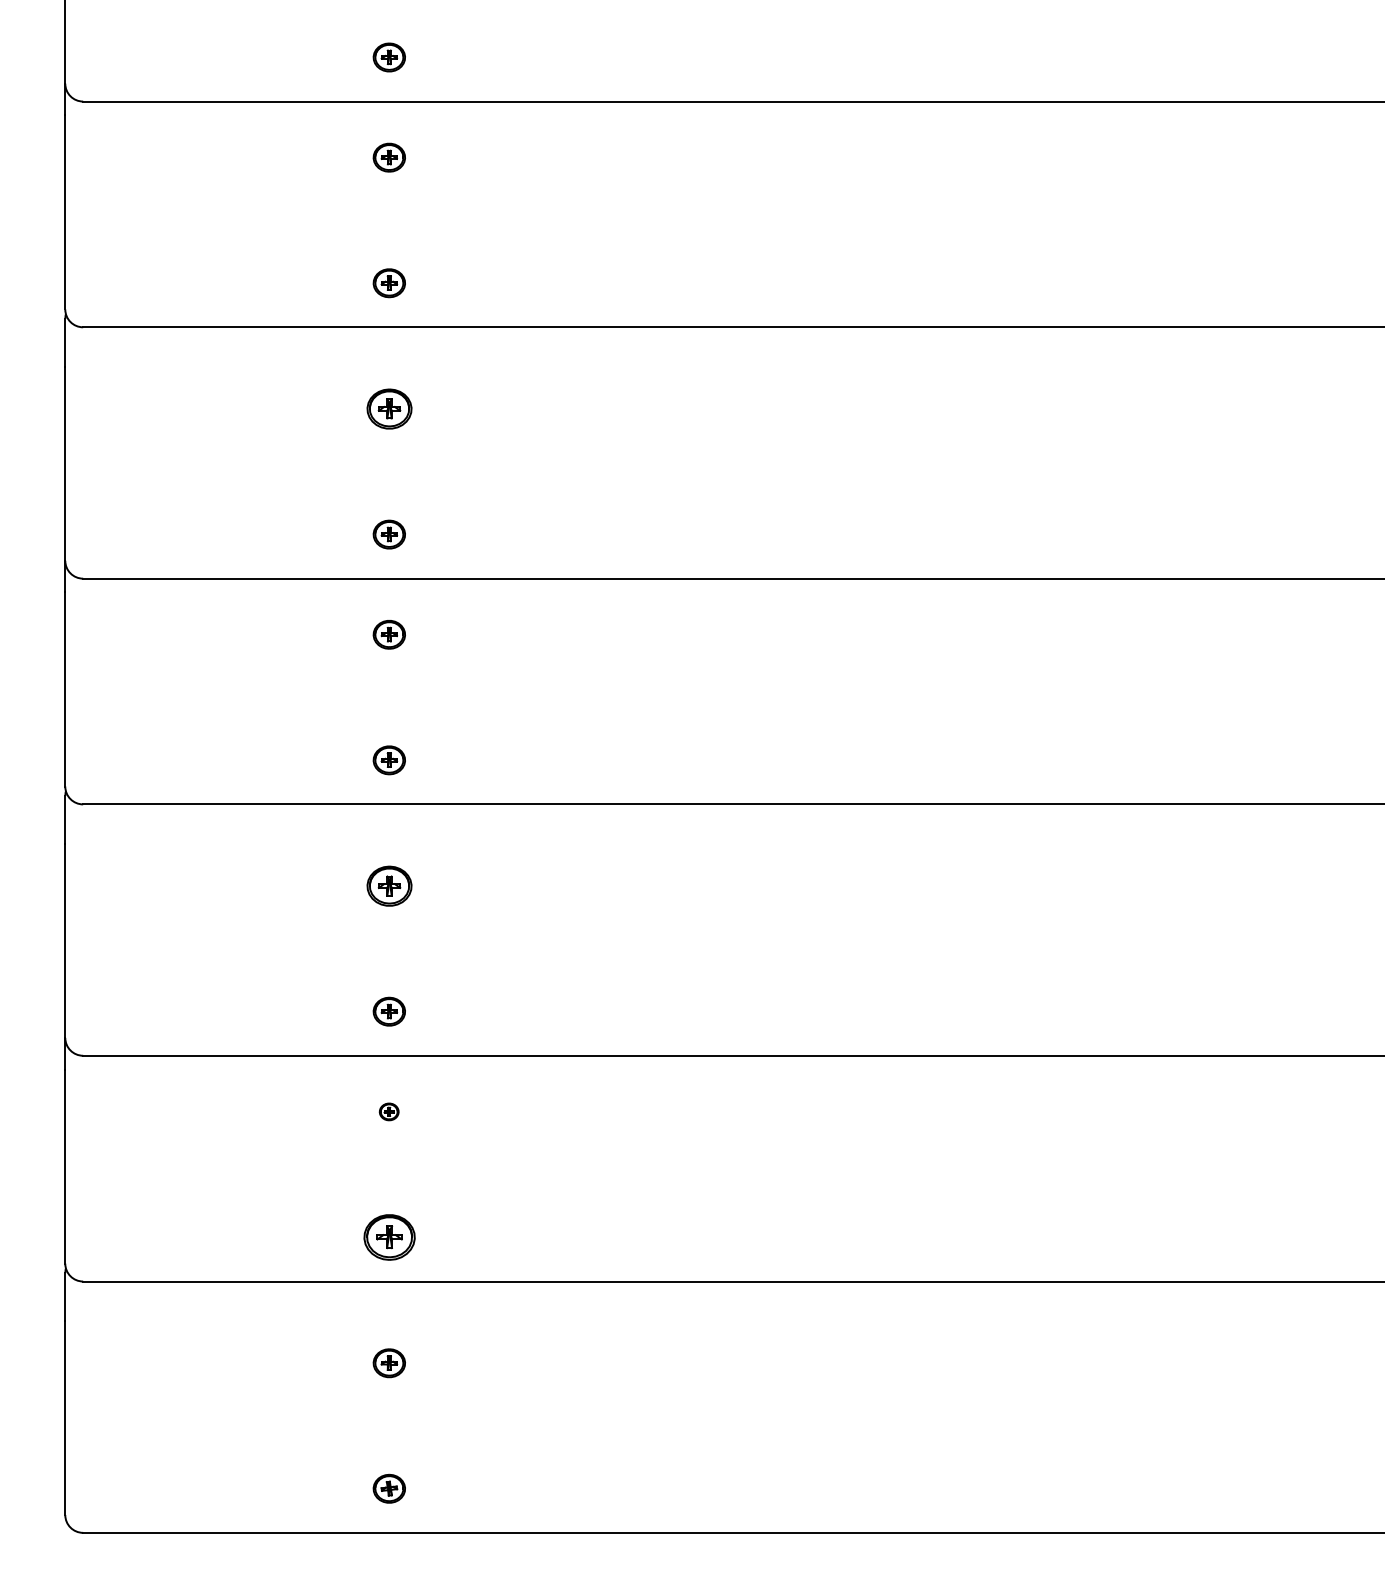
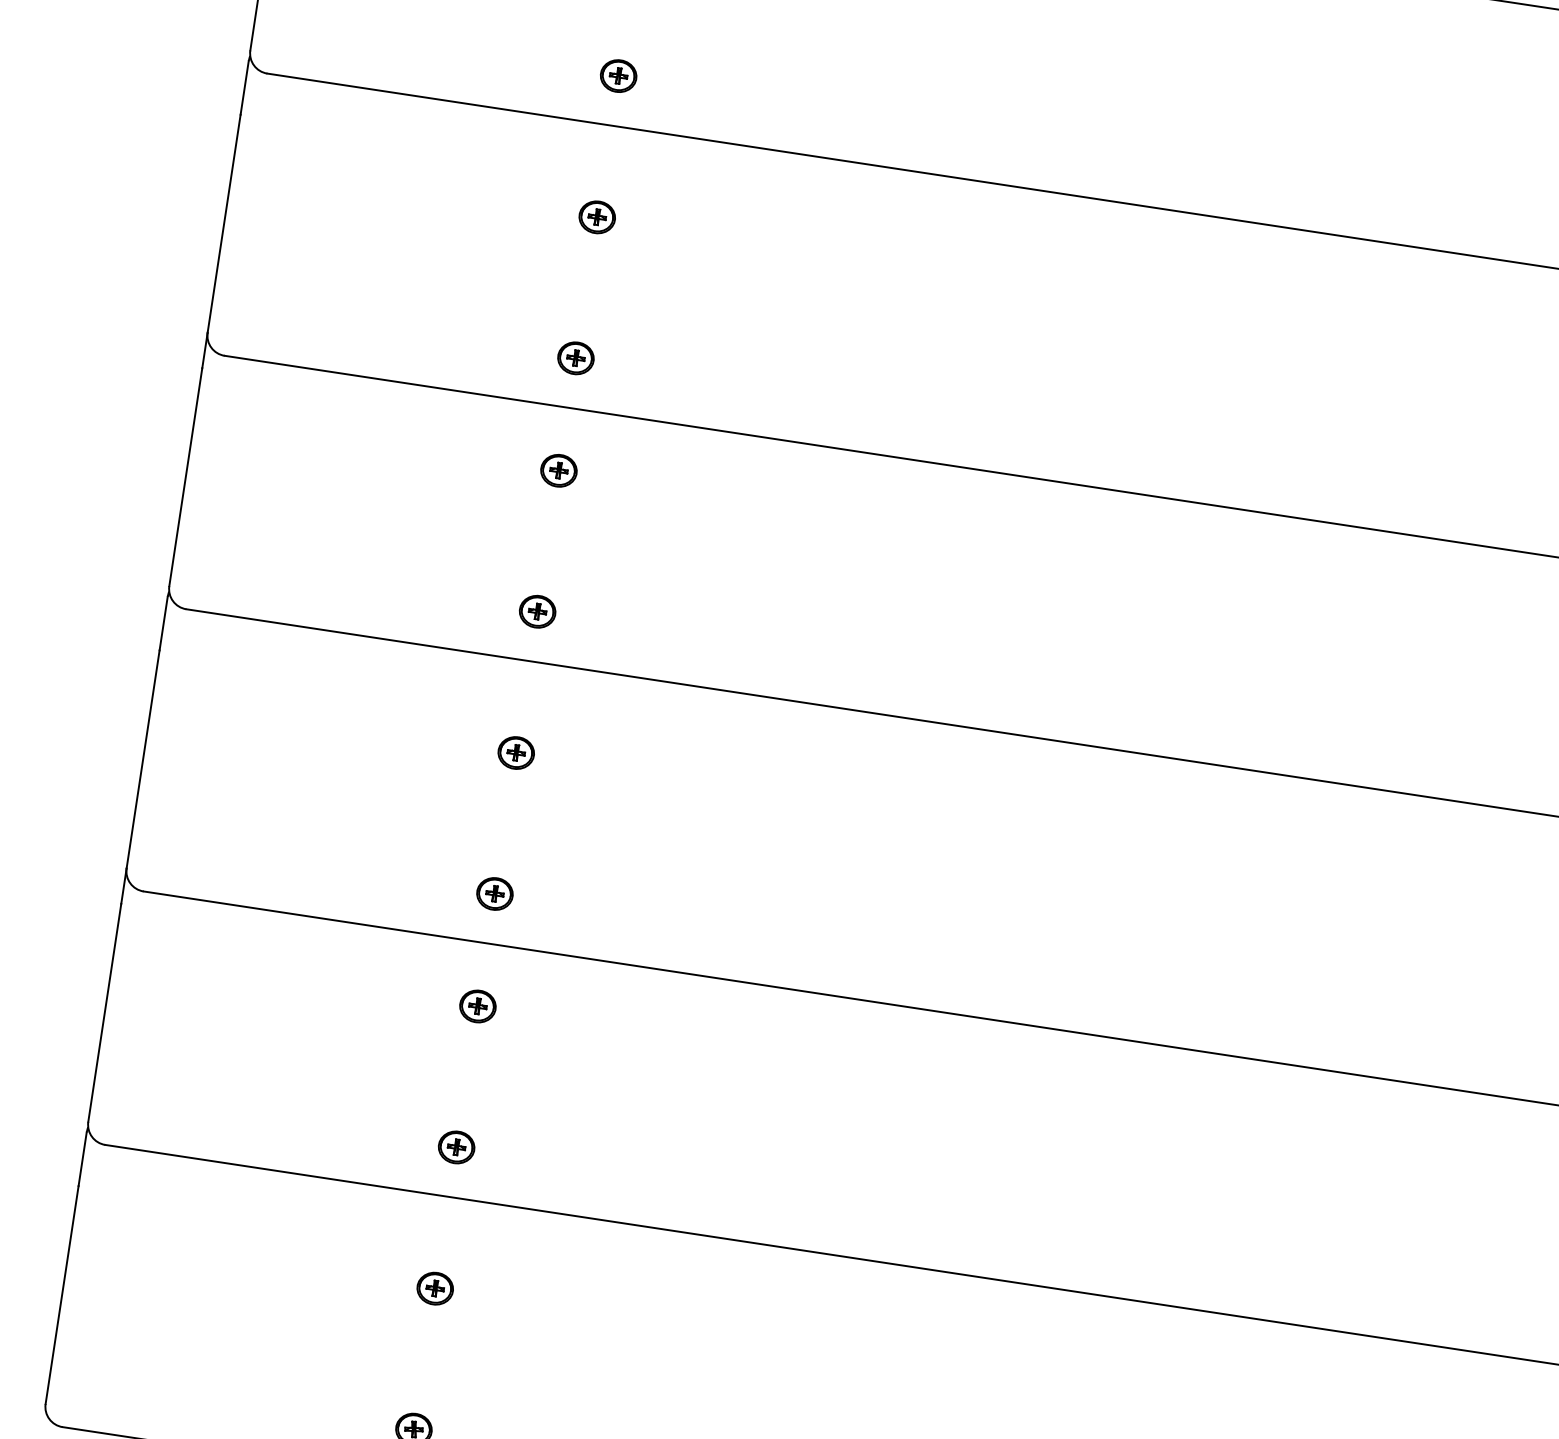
part: (388, 408) -> (596, 216), size x0.71
part: (388, 885) -> (515, 752), size x0.71
part: (388, 1111) -> (477, 1005), size x1.67
part: (388, 1237) -> (455, 1147), size x0.62

